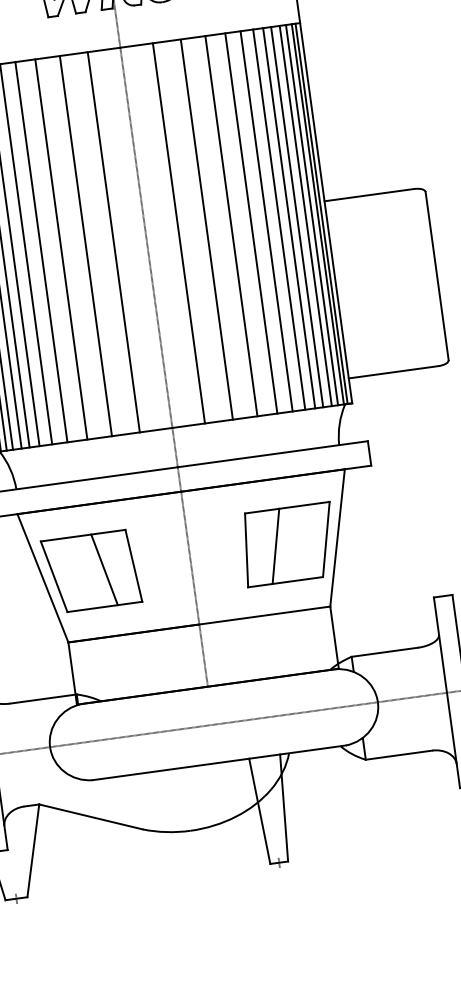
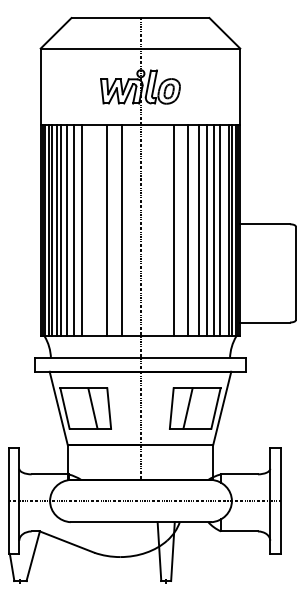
line: (297, 216) -> (224, 230), removed
line: (178, 232) -> (158, 230), removed
line: (61, 248) -> (93, 230), removed

